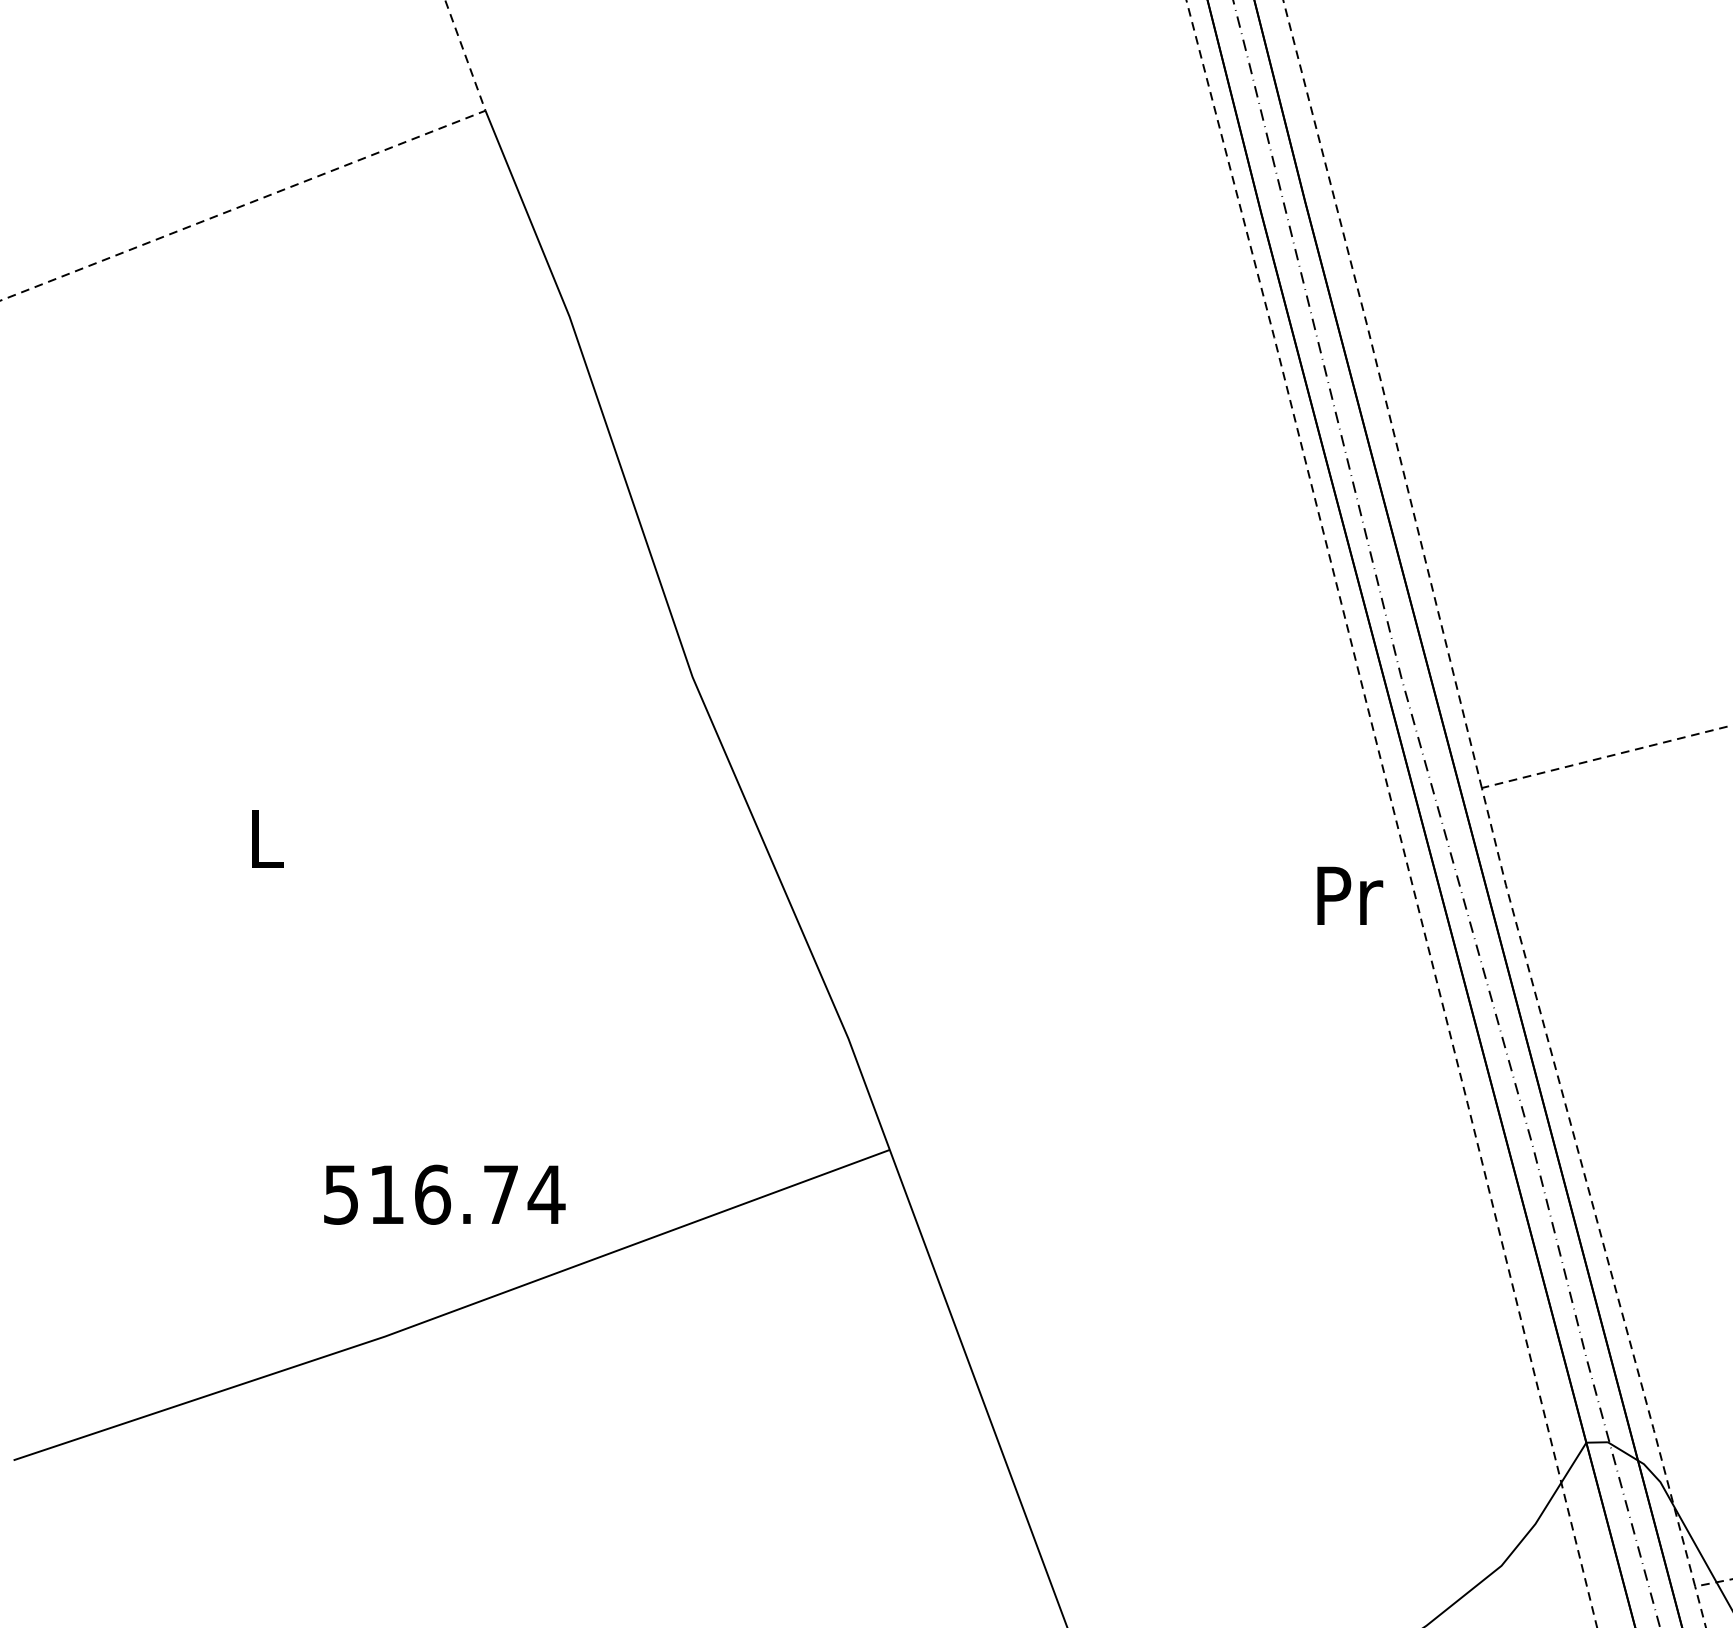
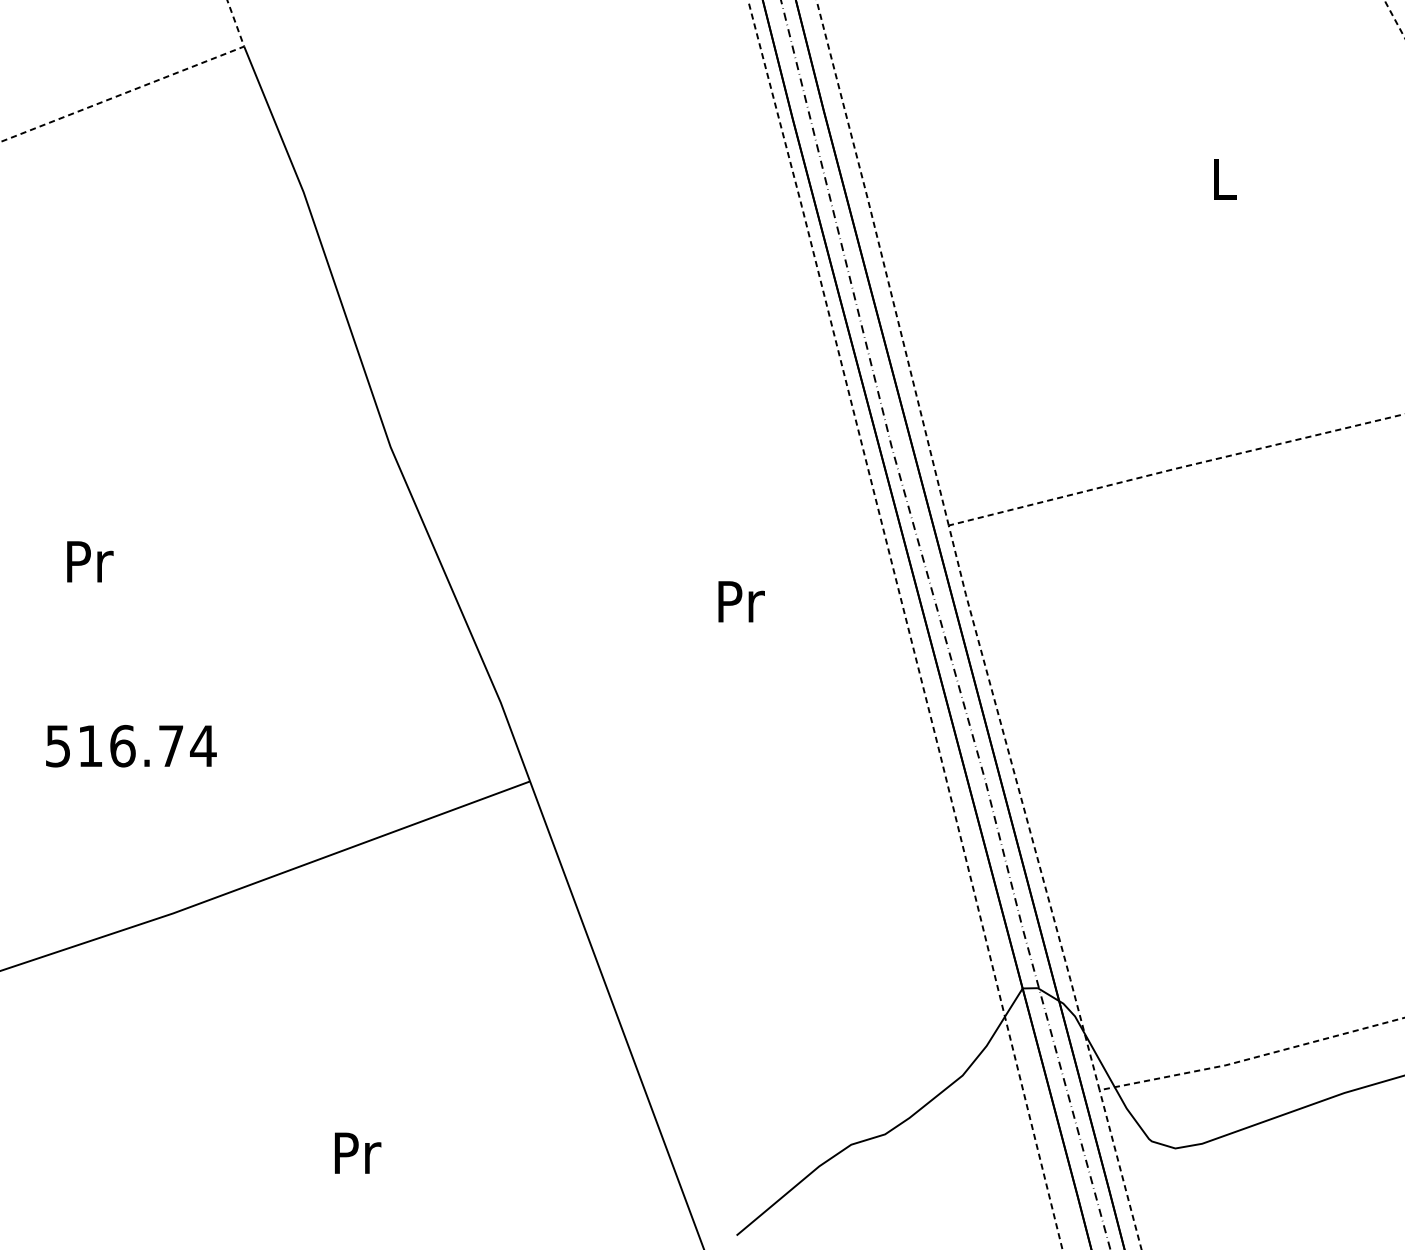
text: (268, 838) -> (90, 561), L -> Pr
text: (1349, 895) -> (741, 601), moved
text: (444, 1195) -> (131, 746), moved

